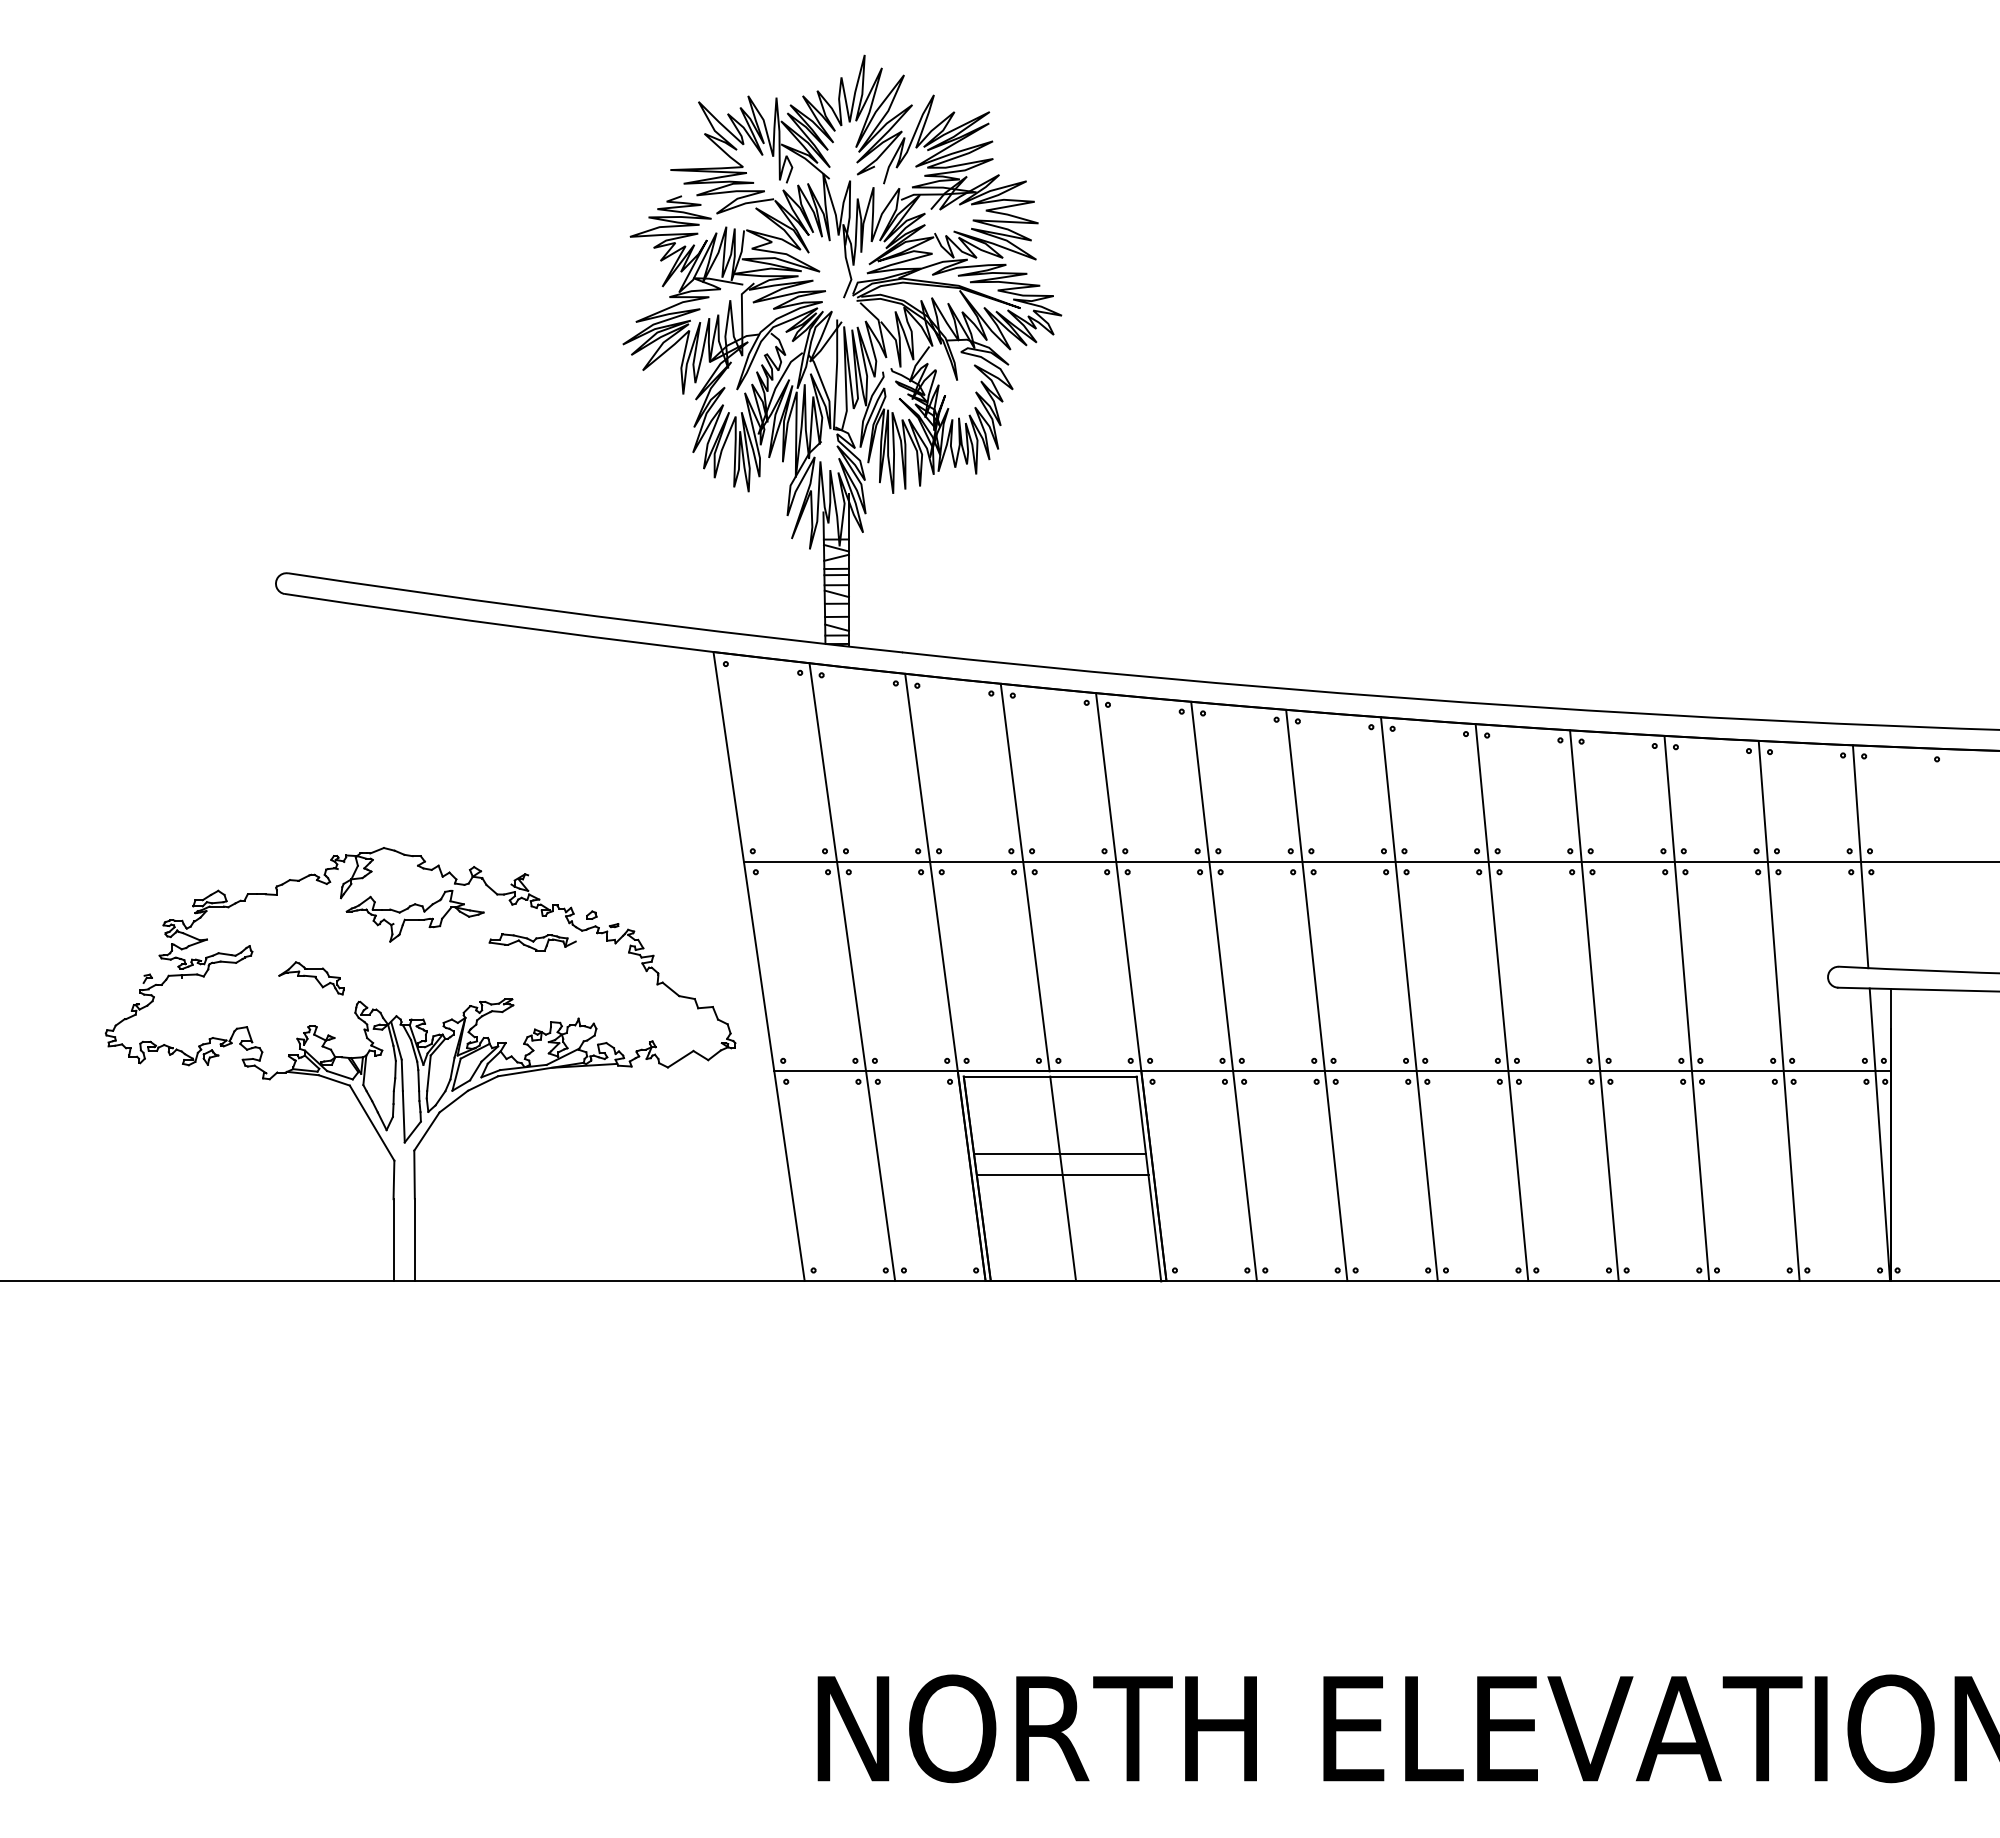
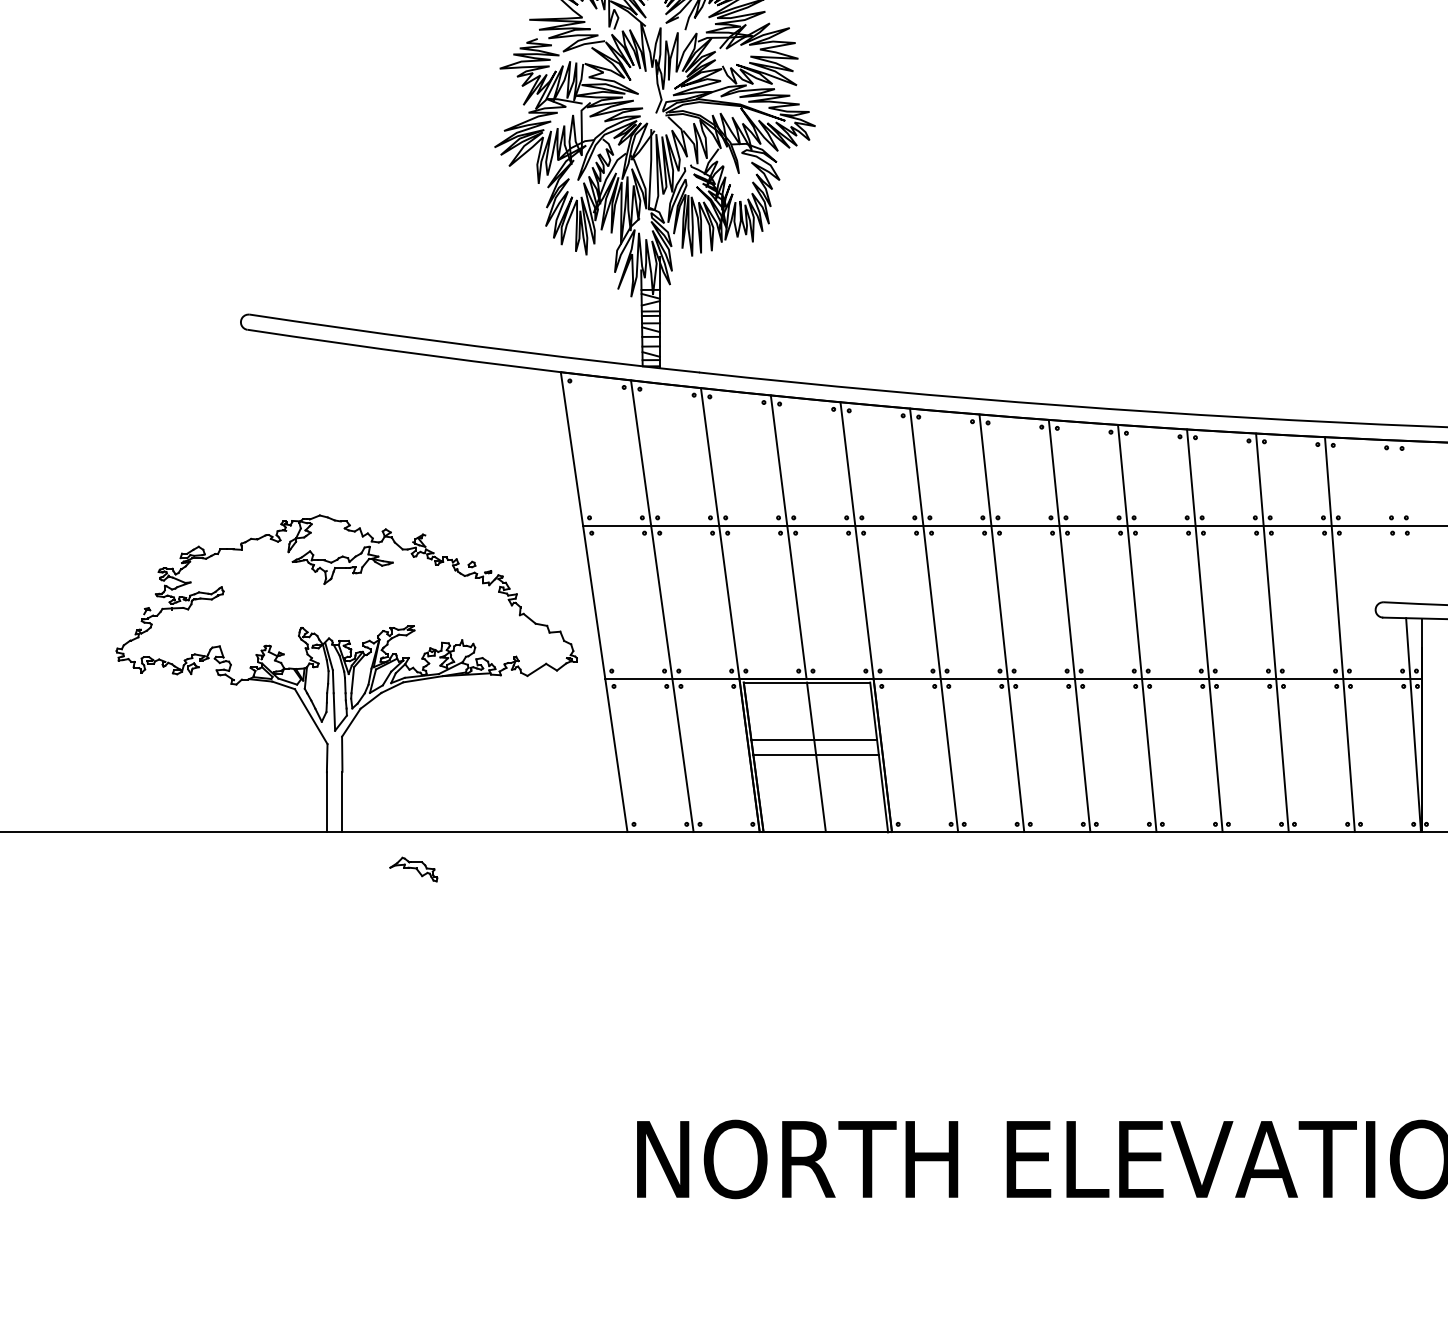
line: (1860, 856) -> (1399, 521), removed
part: (532, 942) -> (428, 584), removed
part: (311, 978) -> (413, 869), moved

